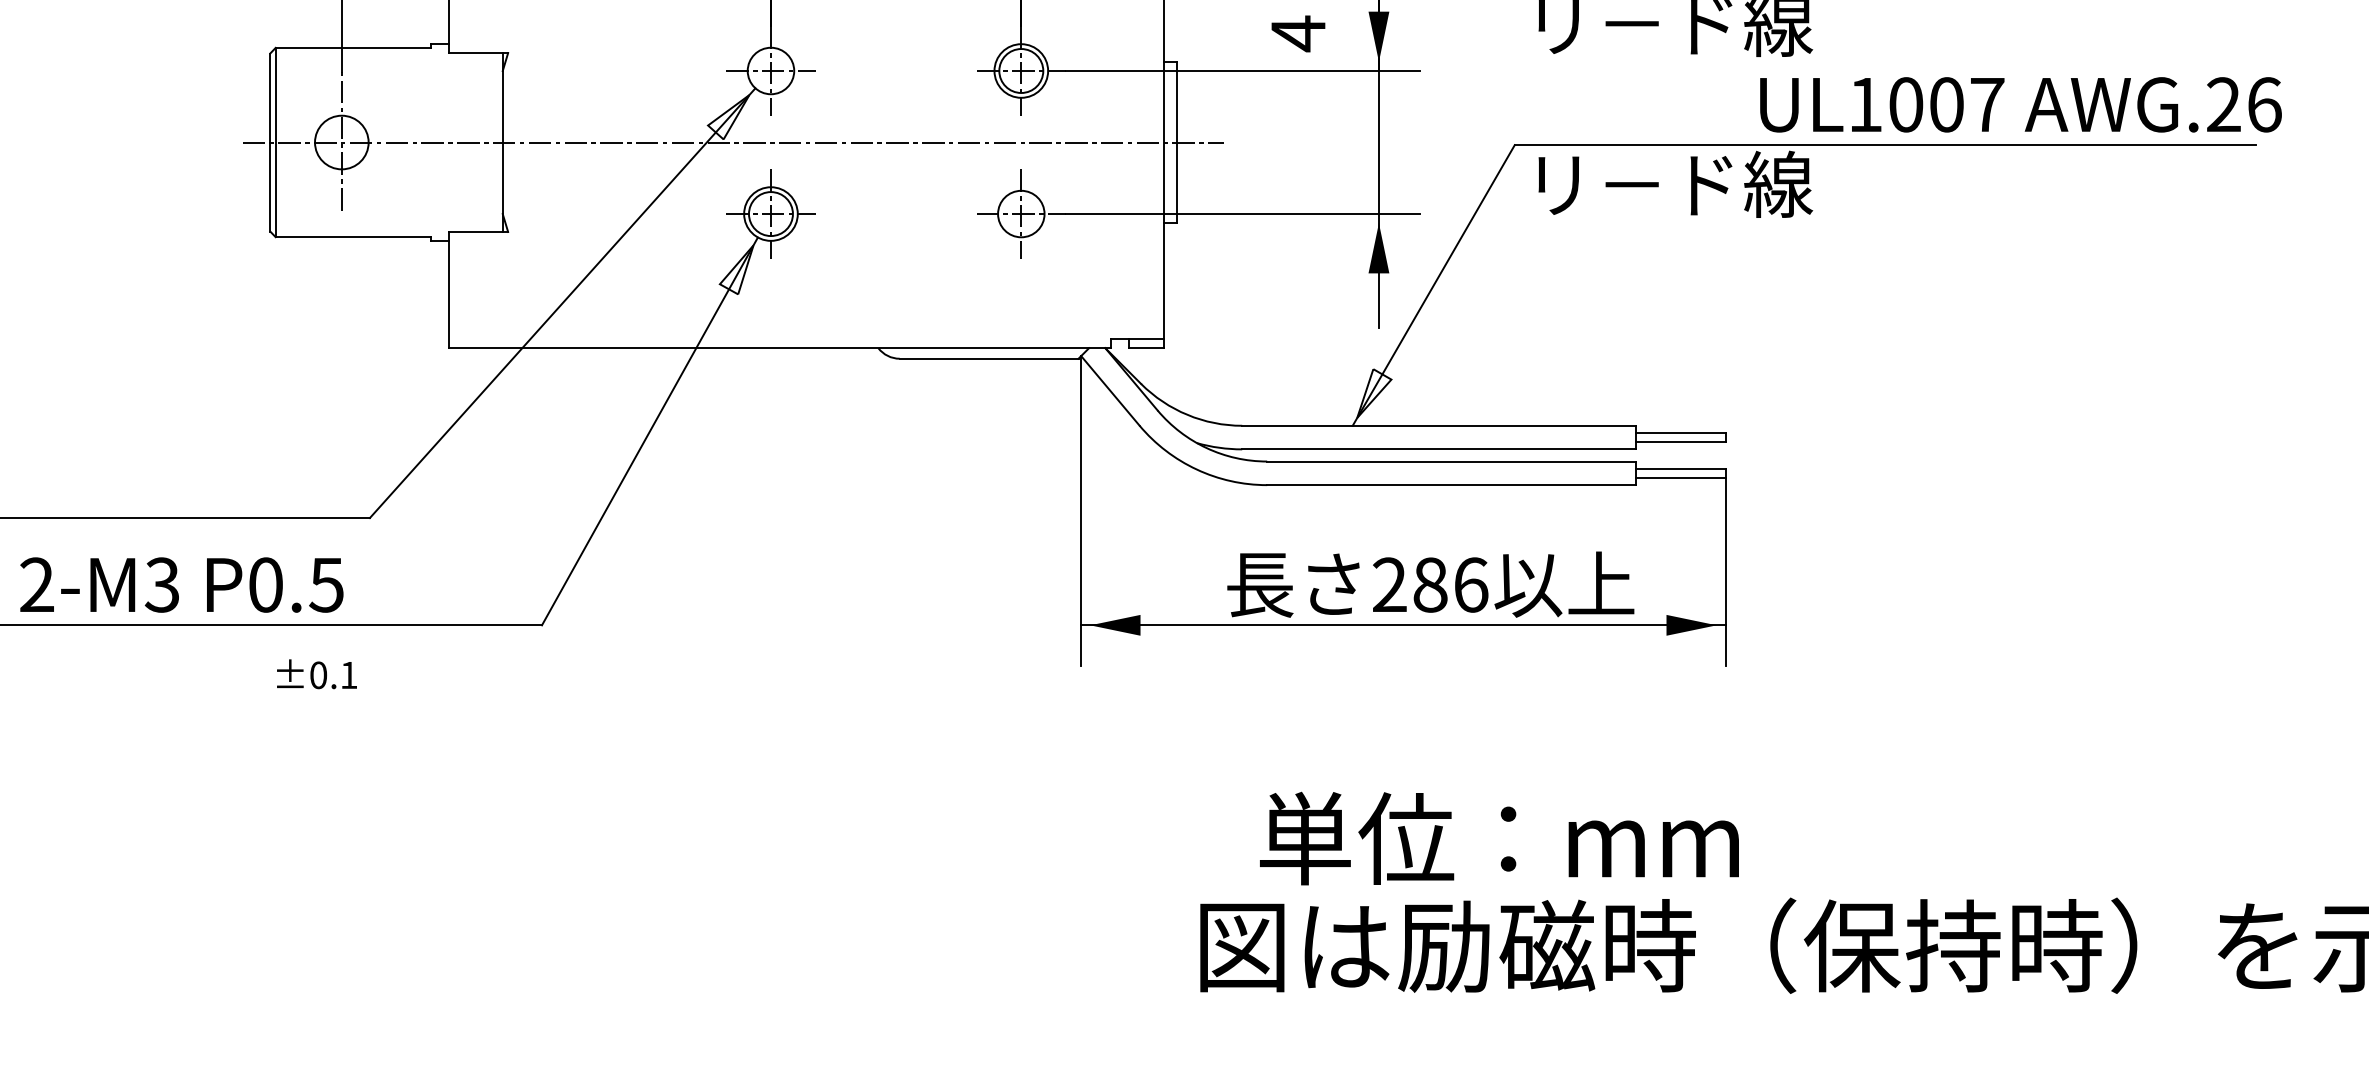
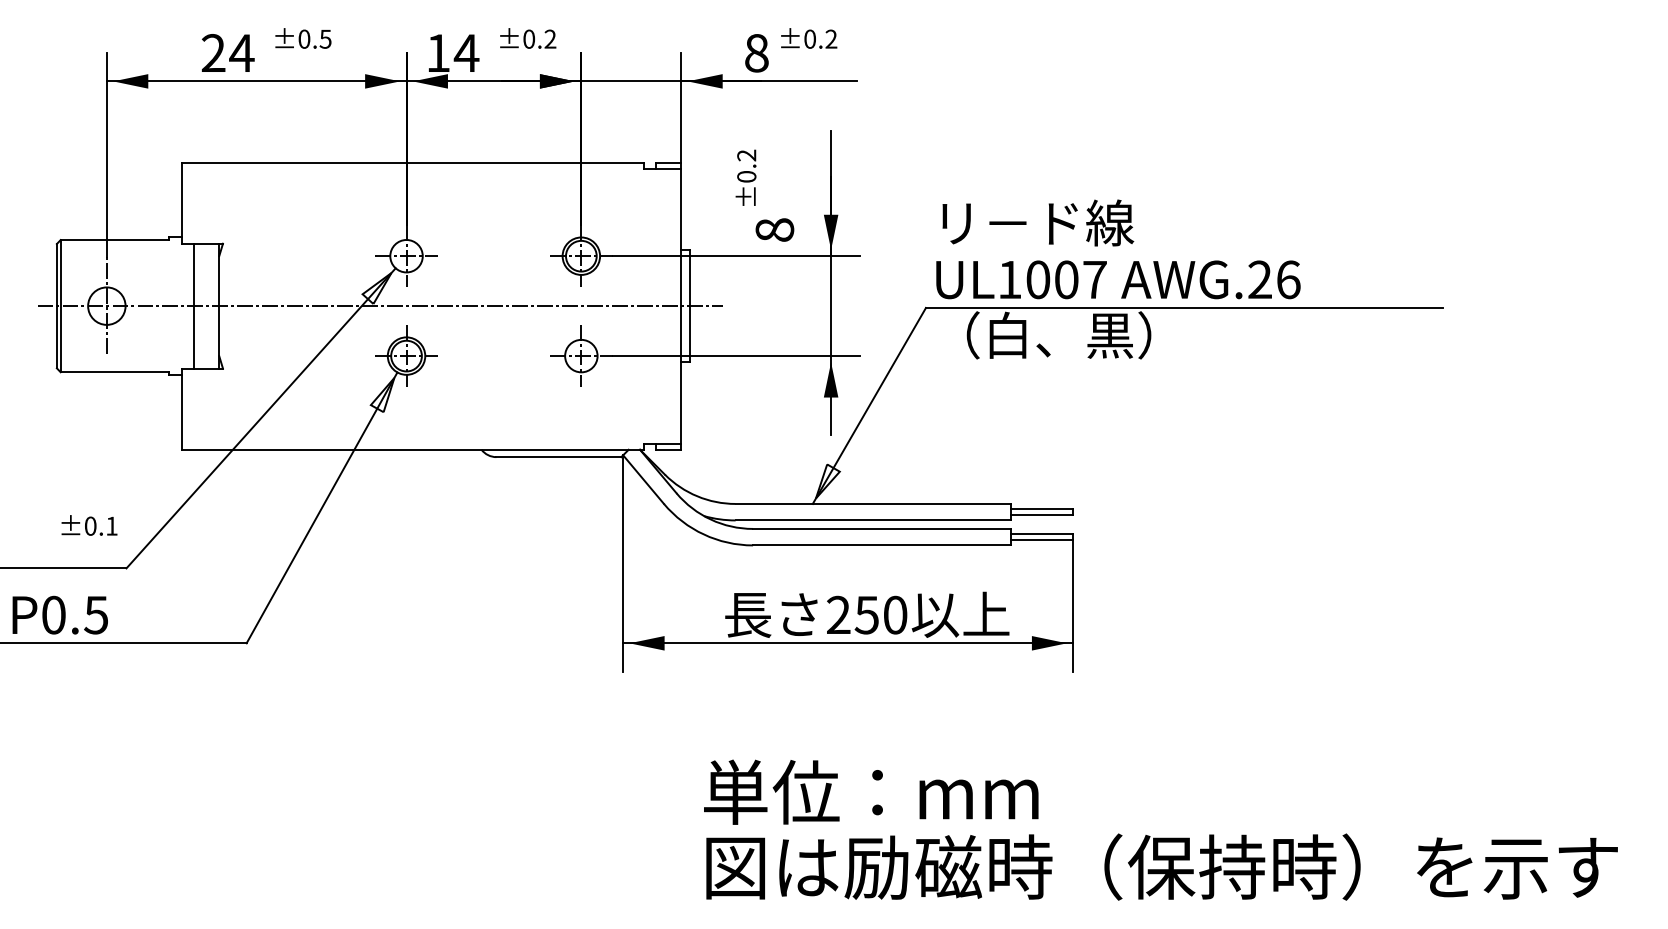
text: (1297, 34) -> (774, 230), 4 -> 8
text: (2021, 104) -> (1118, 279), moved
line: (467, 141) -> (194, 305), added
text: (1687, 184) -> (1046, 335), リ－ド線 -> （白、黒）
text: (1449, 584) -> (880, 614), 286 -> 250
text: (316, 674) -> (89, 525), moved
text: (1499, 837) -> (871, 791), moved

